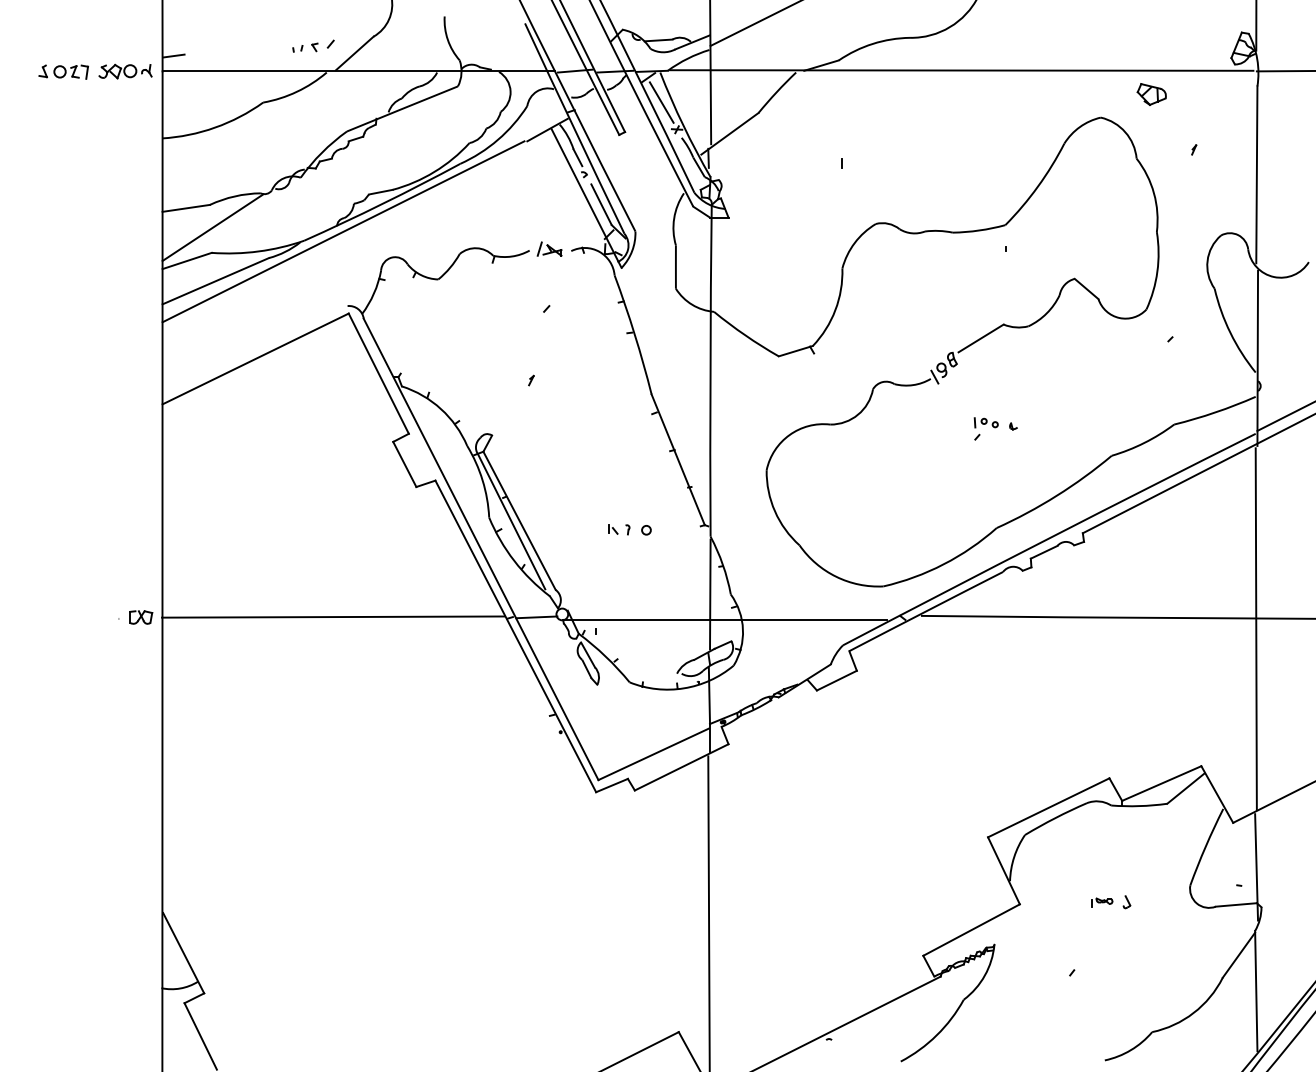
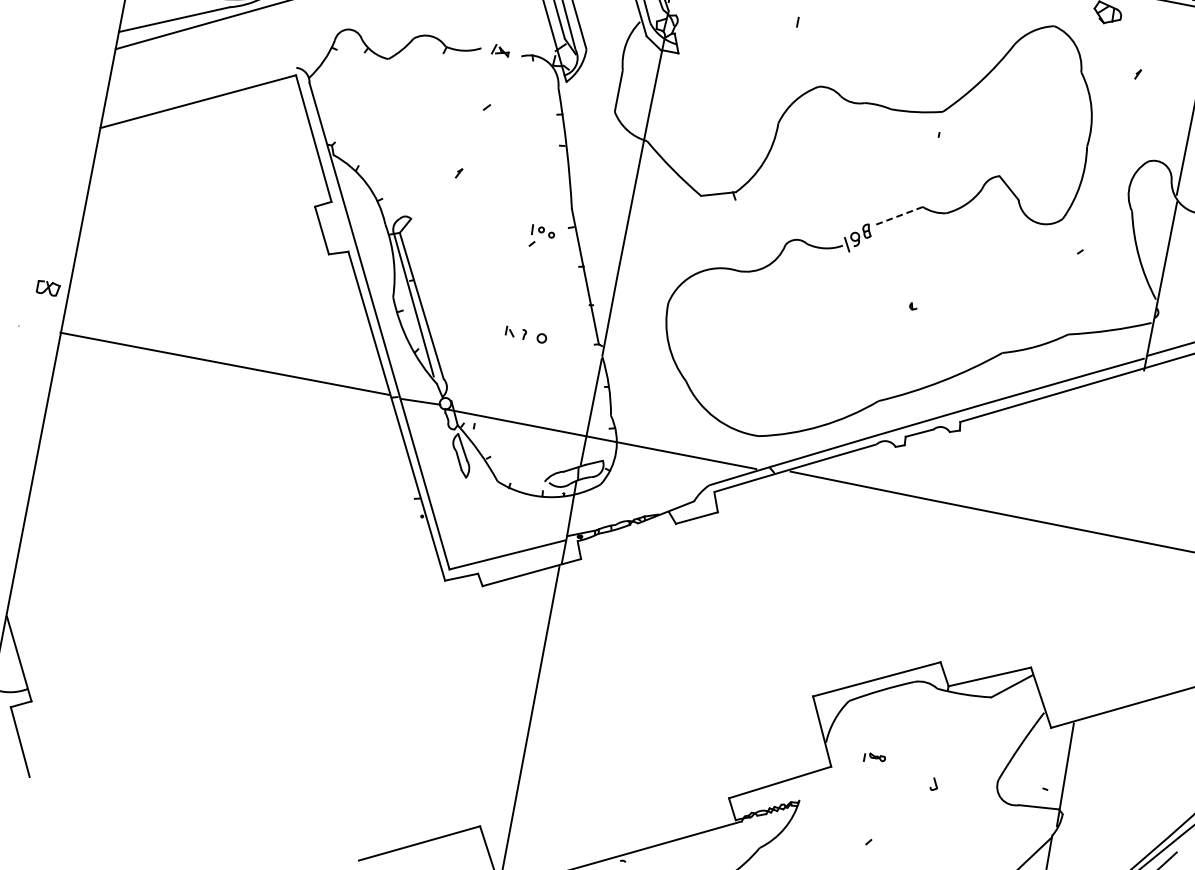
part: (549, 248) -> (500, 49), size x0.7
line: (980, 338) -> (898, 216), solid -> dashed
part: (985, 428) -> (541, 237), moved
part: (141, 617) -> (48, 288), moved
line: (1255, 629) -> (1108, 546), removed
part: (1102, 902) -> (875, 758), moved

